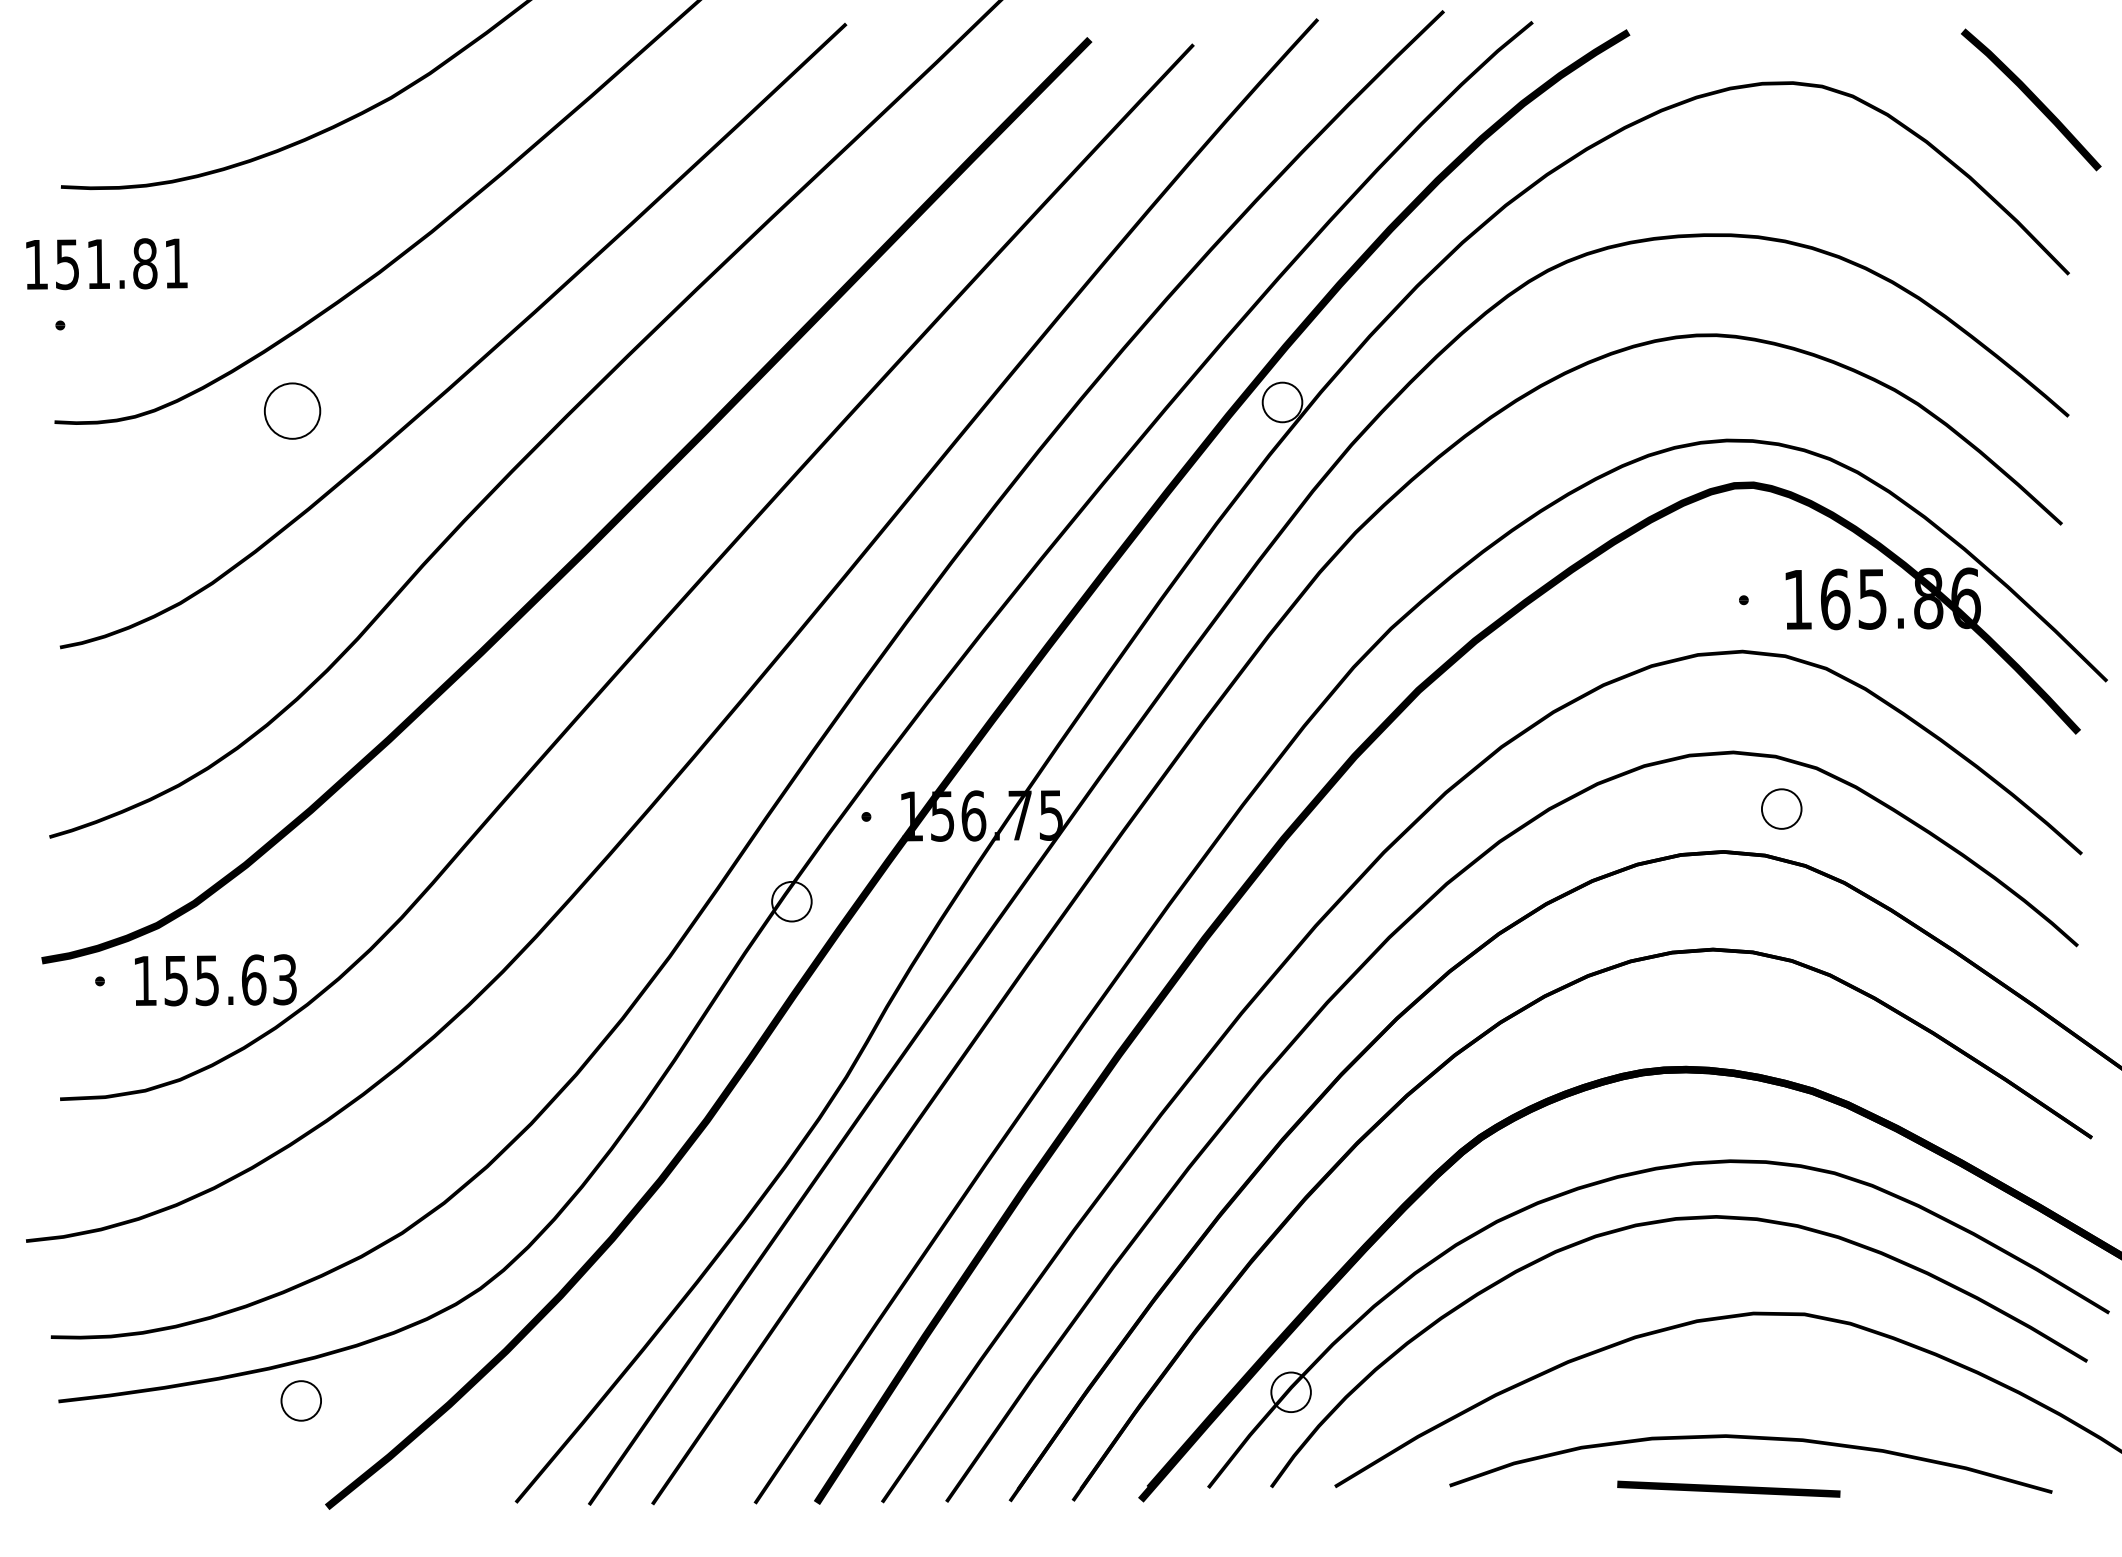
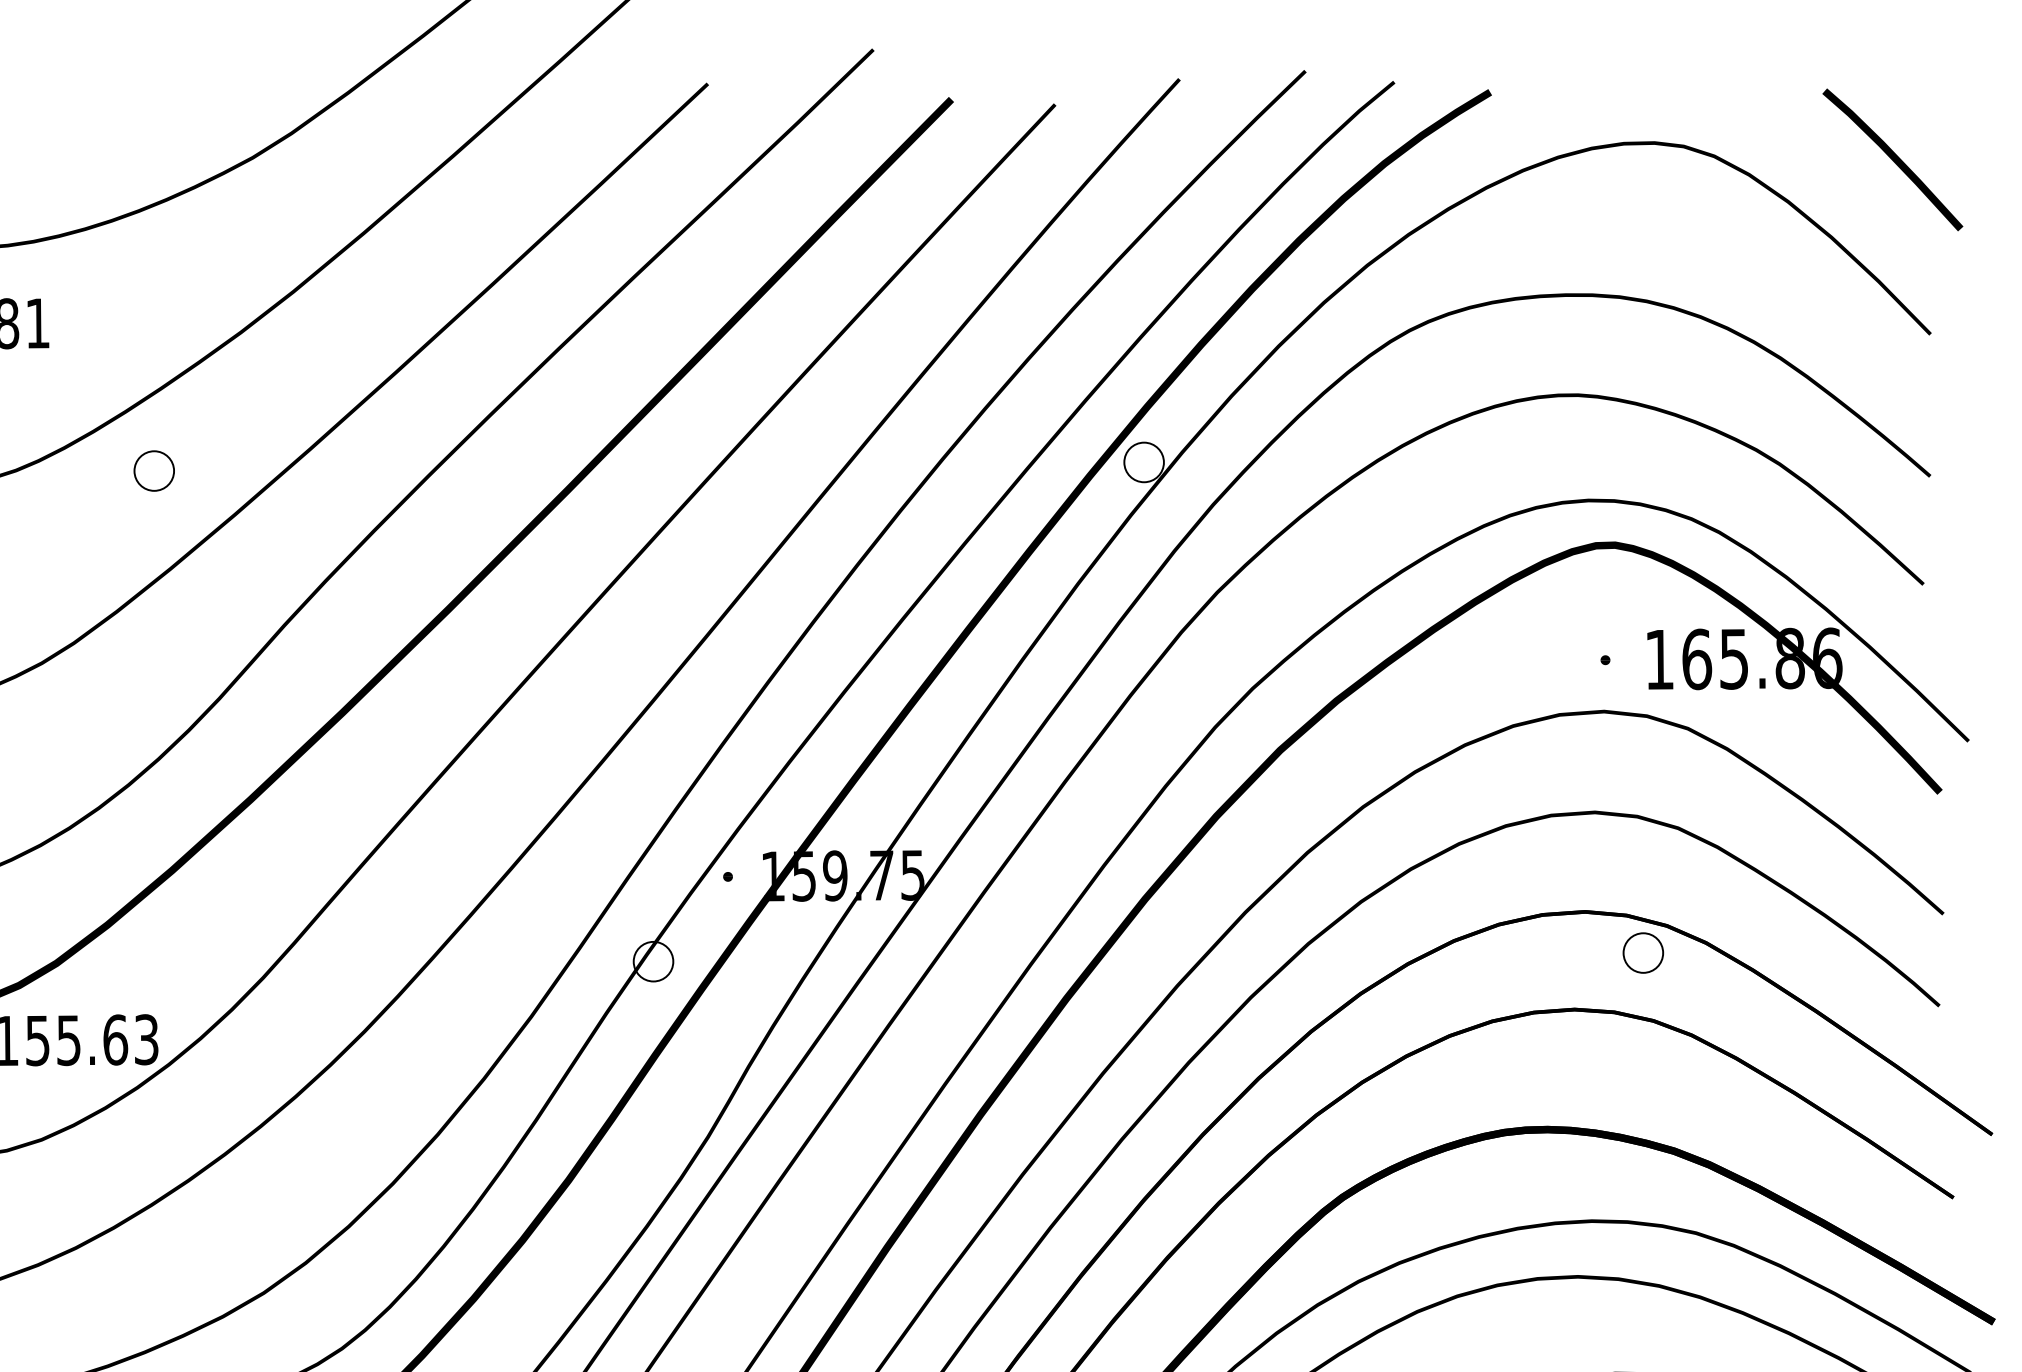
part: (292, 410) -> (154, 470), size x0.71
part: (1781, 808) -> (1643, 952), moved
text: (973, 815) -> (835, 875), 156.75 -> 159.75

